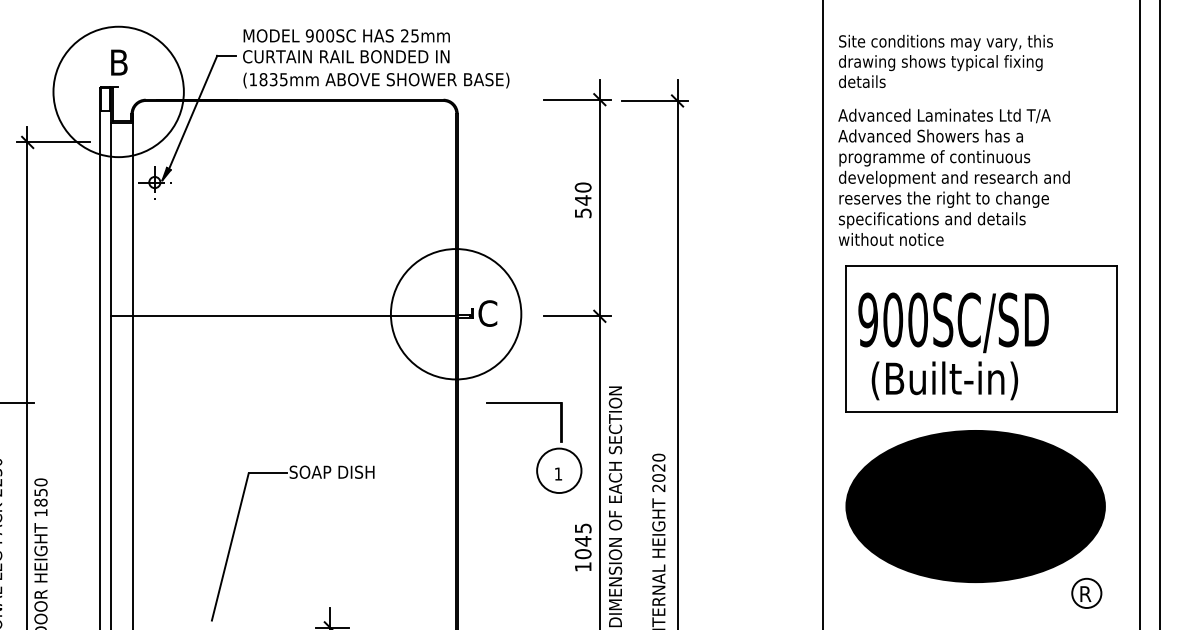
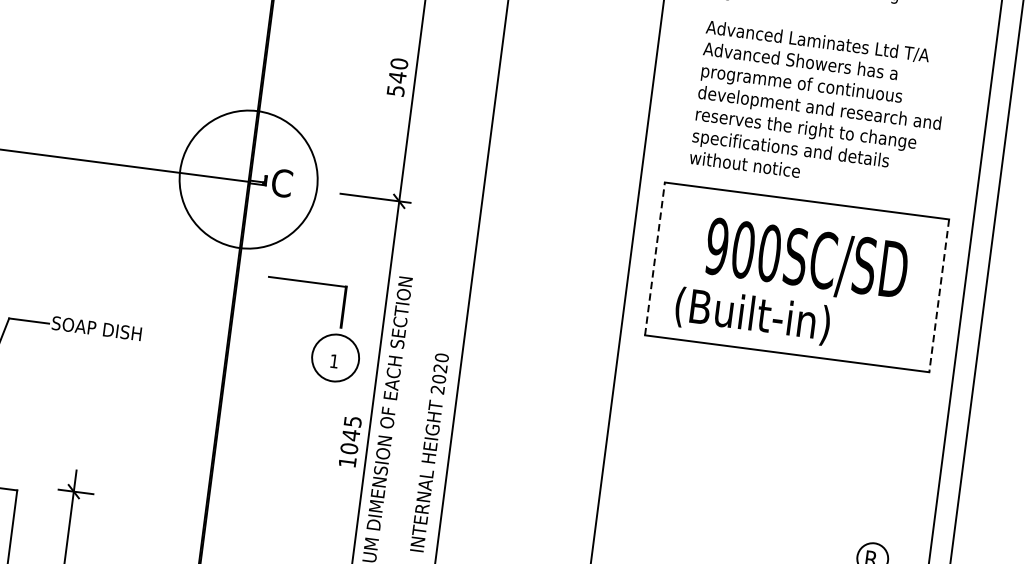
text: (953, 176) -> (819, 106), moved
text: (953, 322) -> (806, 260), moved
line: (846, 339) -> (655, 259), solid -> dashed
line: (1117, 339) -> (939, 296), solid -> dashed
part: (975, 506) -> (767, 452), removed

